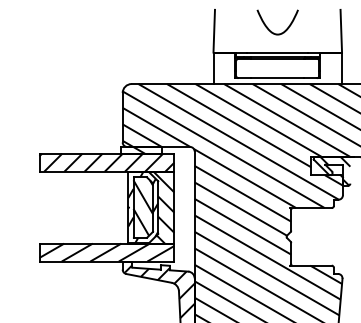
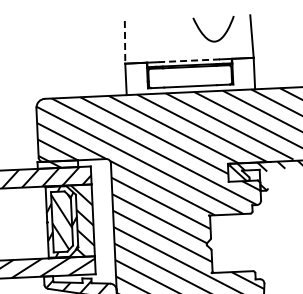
curve: (268, 27) -> (205, 34), moved
line: (214, 31) -> (125, 42), solid -> dashed
line: (277, 52) -> (189, 60), solid -> dashed

